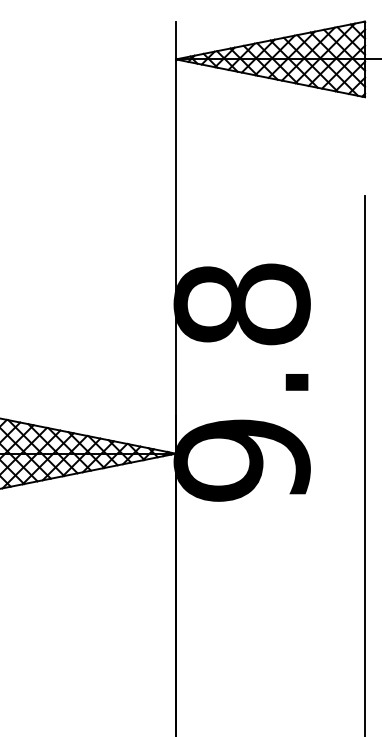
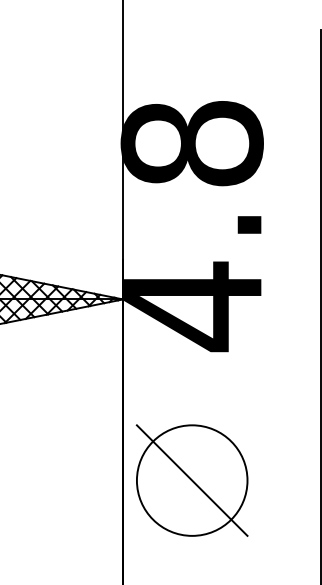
text: (241, 460) -> (191, 306), 9.8 -> 4.8
part: (242, 627) -> (192, 480), added

